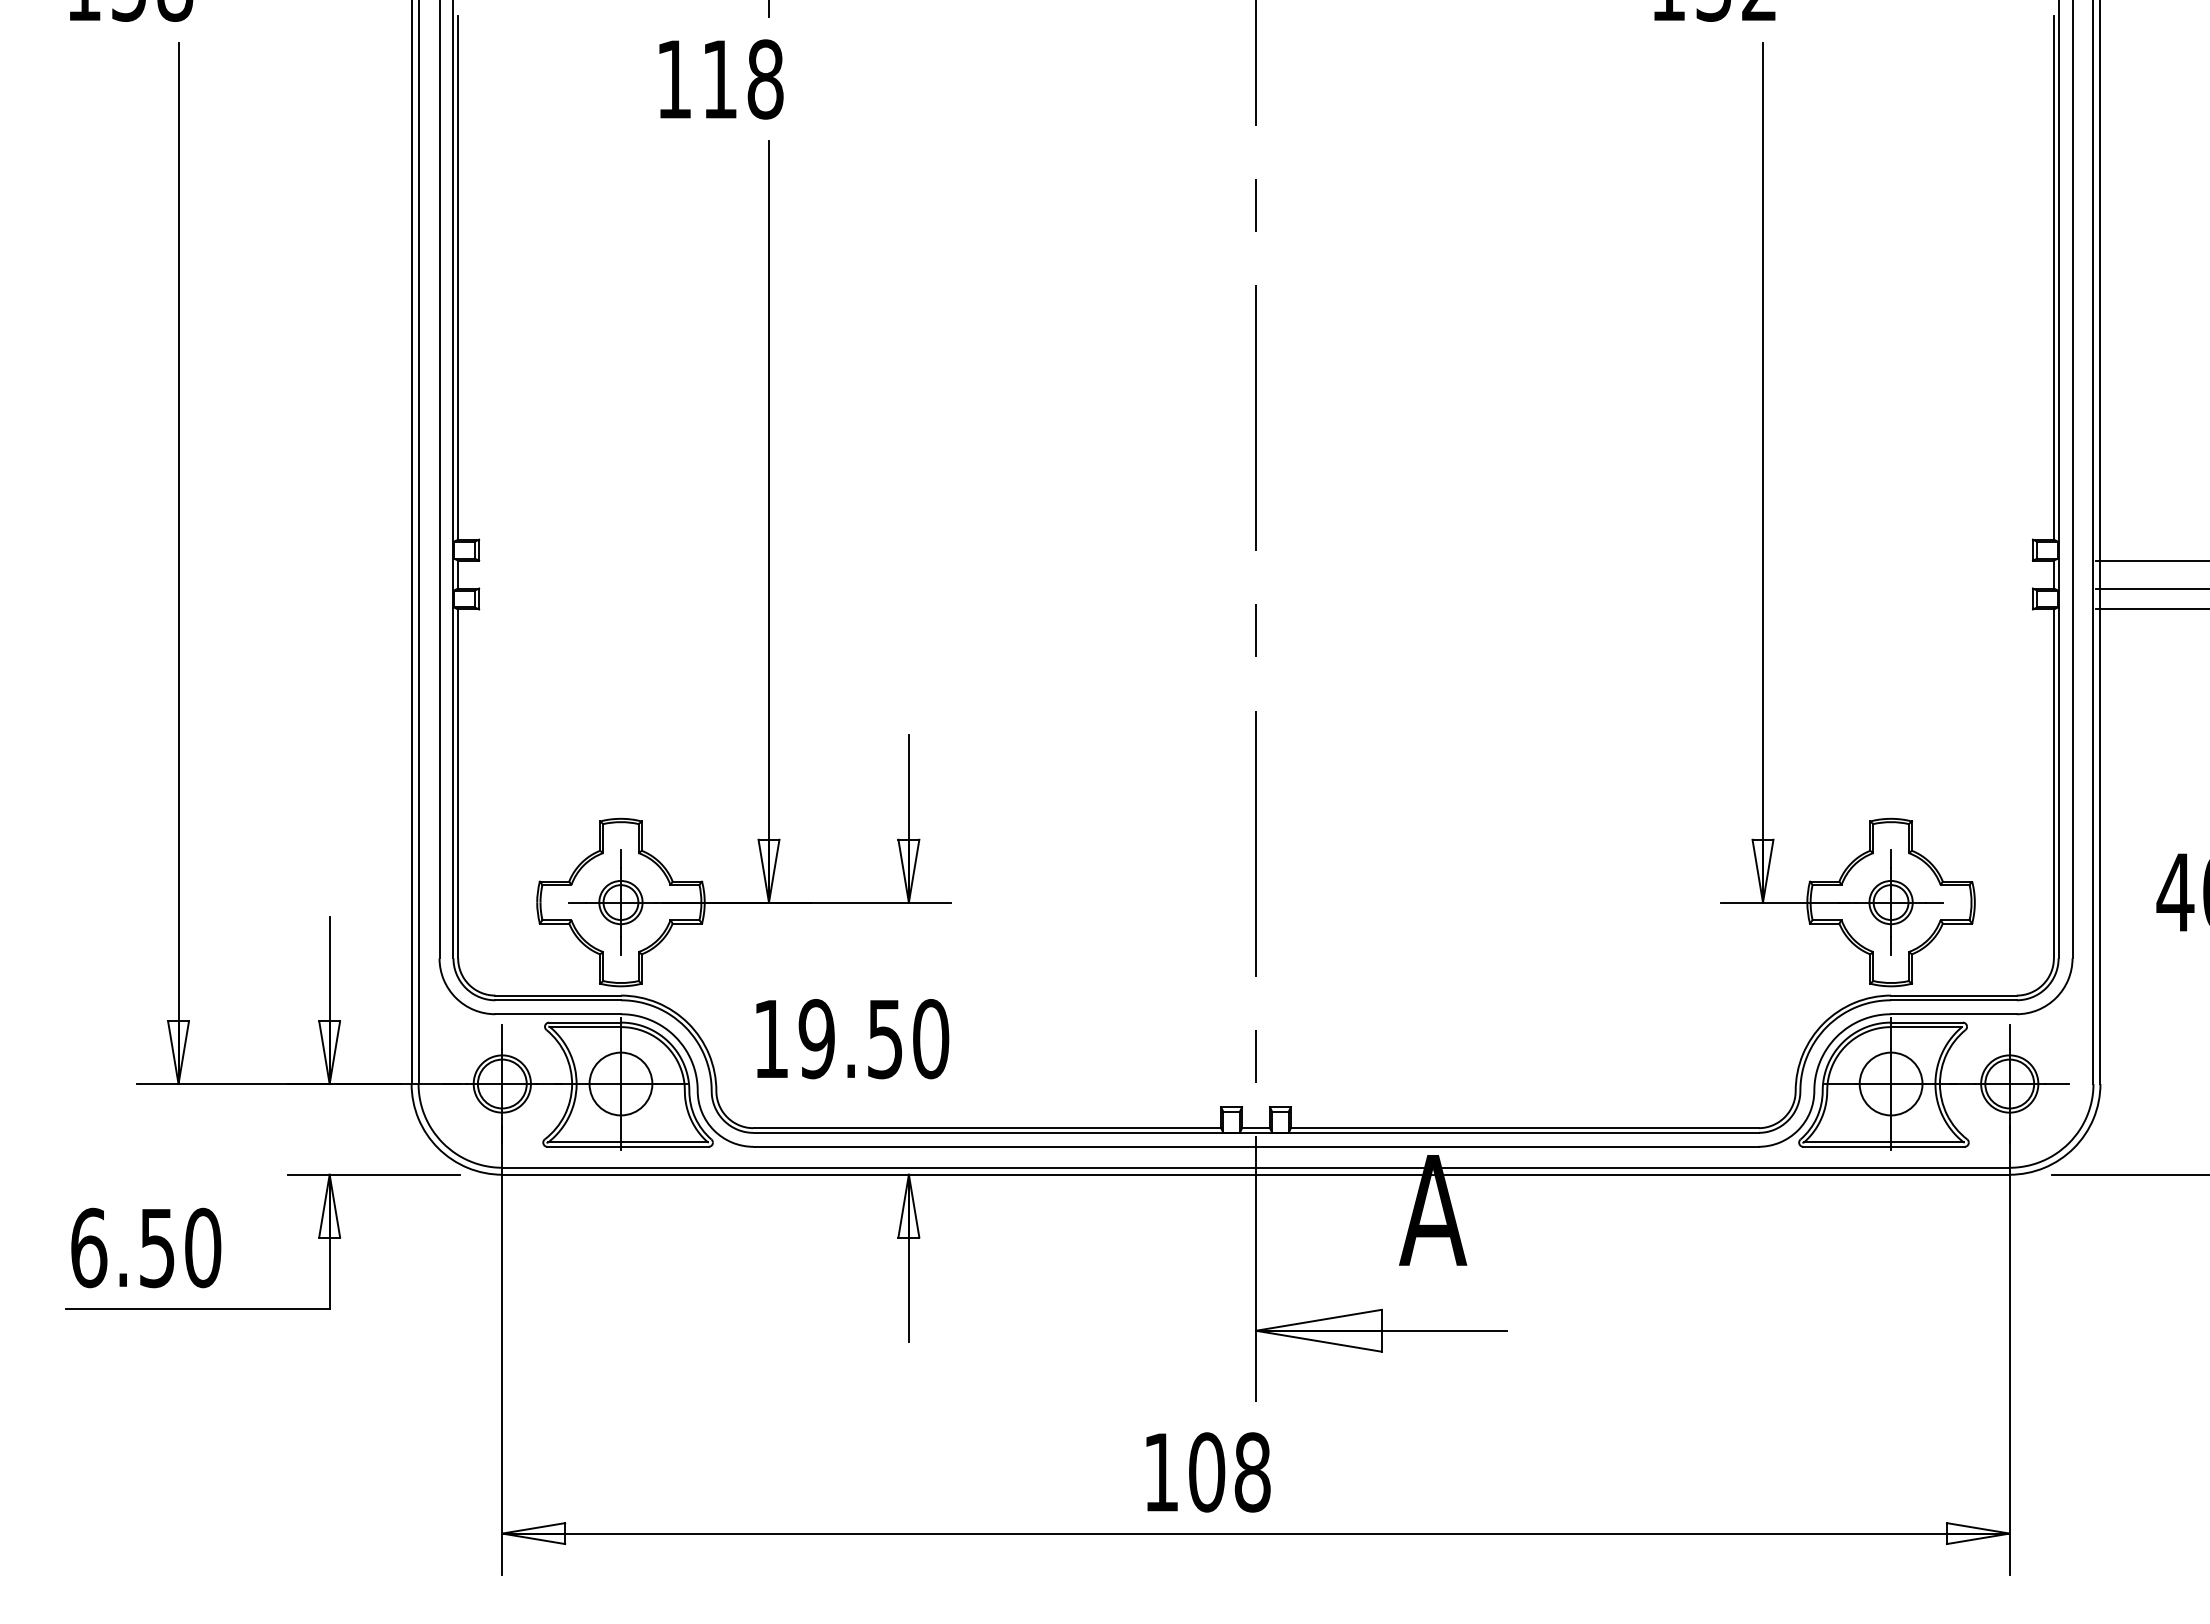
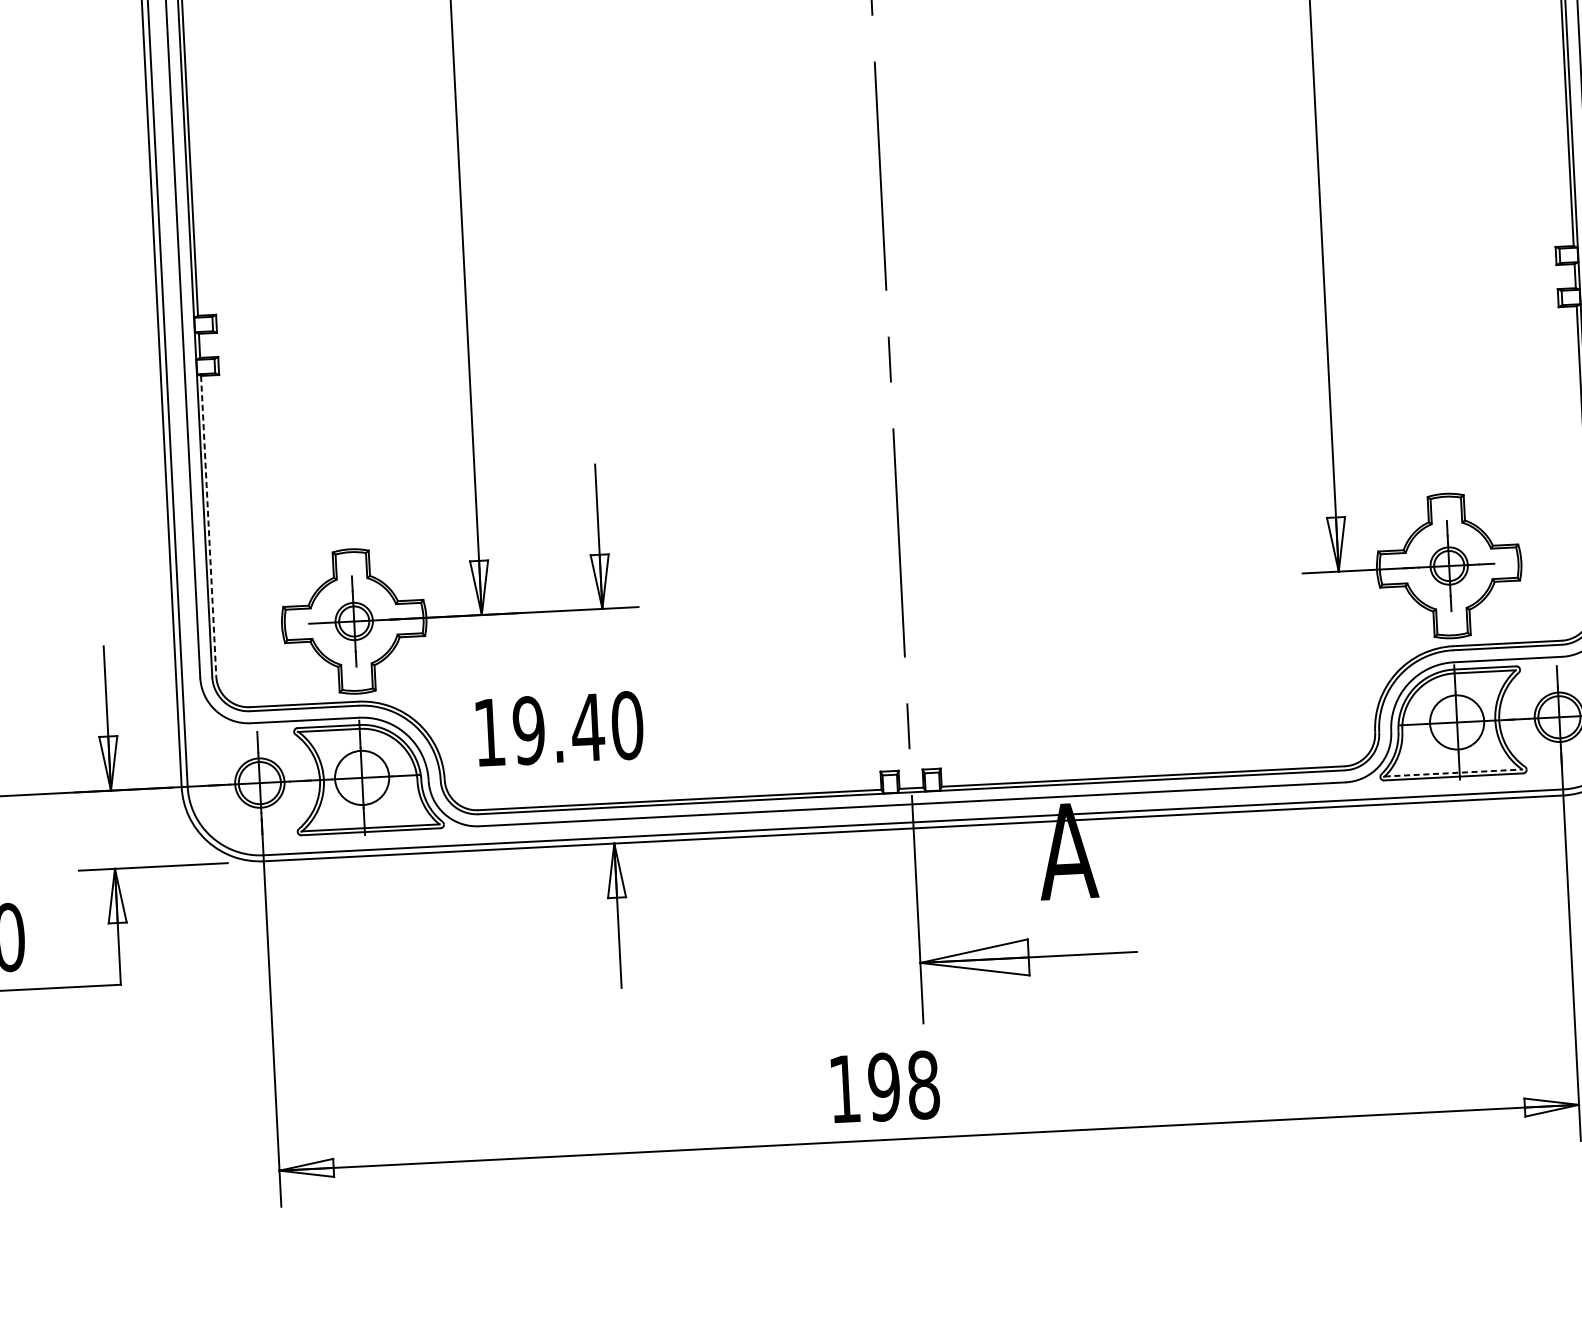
line: (458, 784) -> (209, 526), solid -> dashed
text: (885, 1039) -> (588, 727), 19.50 -> 19.40
line: (1883, 1142) -> (1453, 773), solid -> dashed
text: (1206, 1472) -> (883, 1087), 108 -> 198

